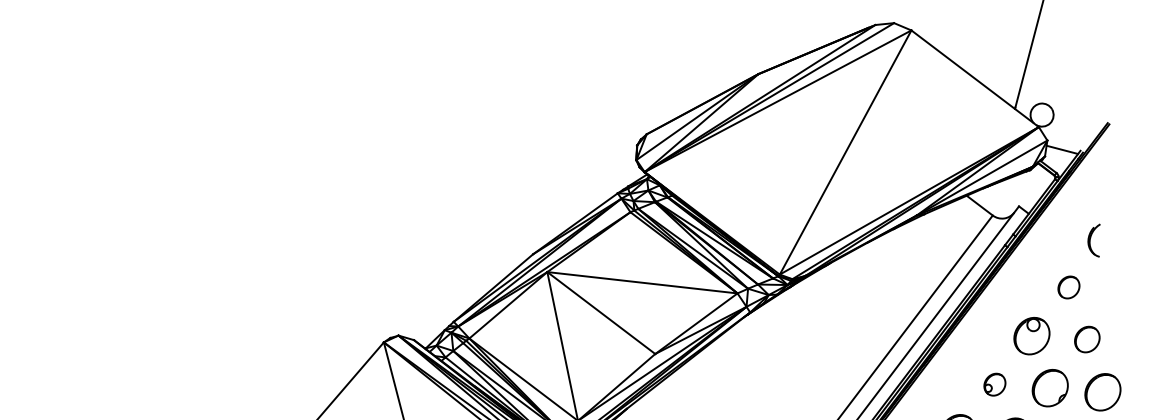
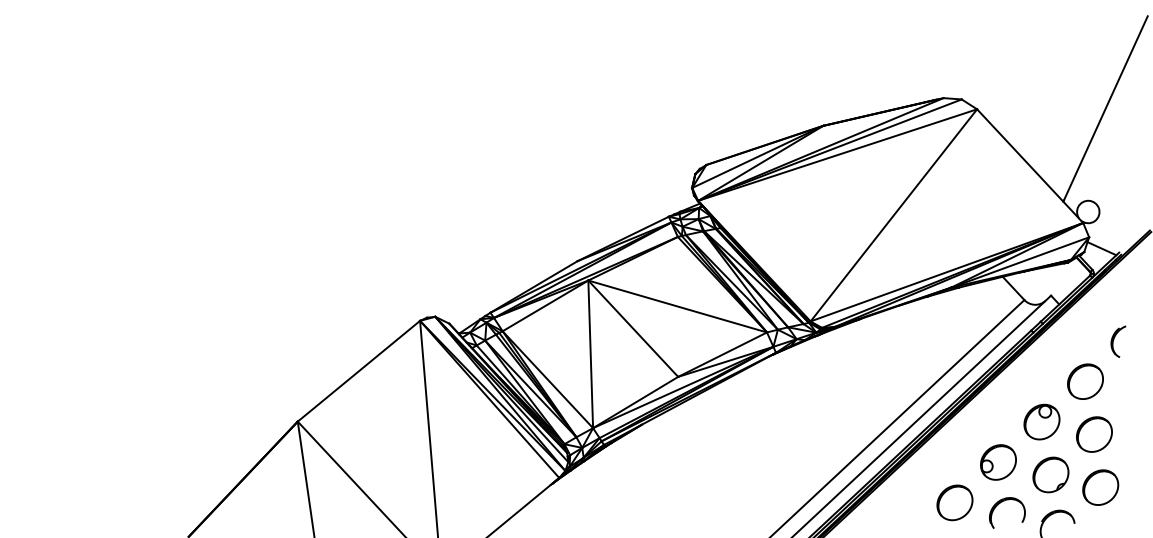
part: (1068, 287) -> (1085, 381), size x1.67
part: (1087, 339) -> (1094, 434), size x1.43
part: (994, 384) -> (998, 462), size x1.67

